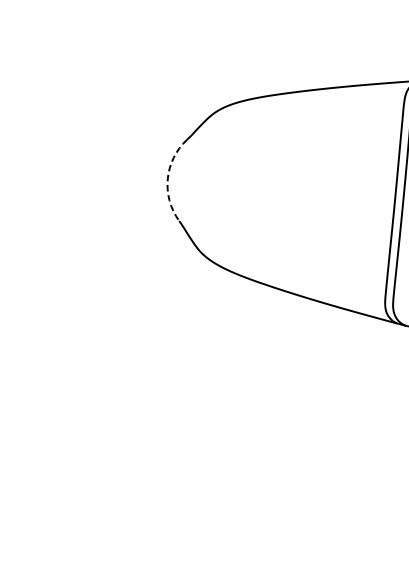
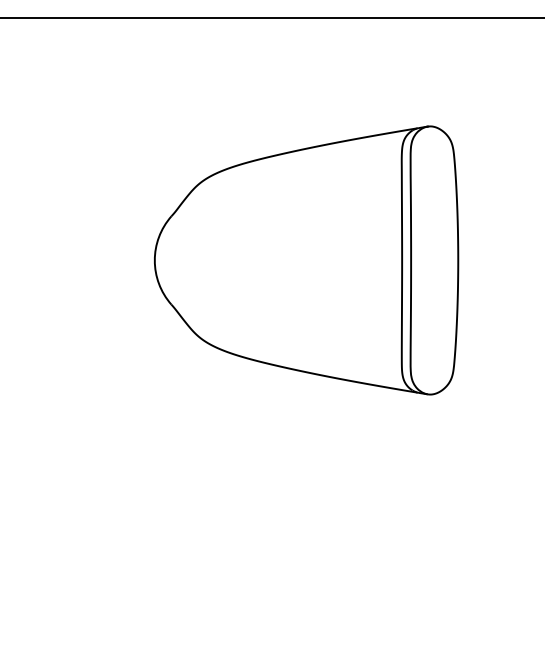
arc: (167, 178) -> (154, 260), dashed -> solid

